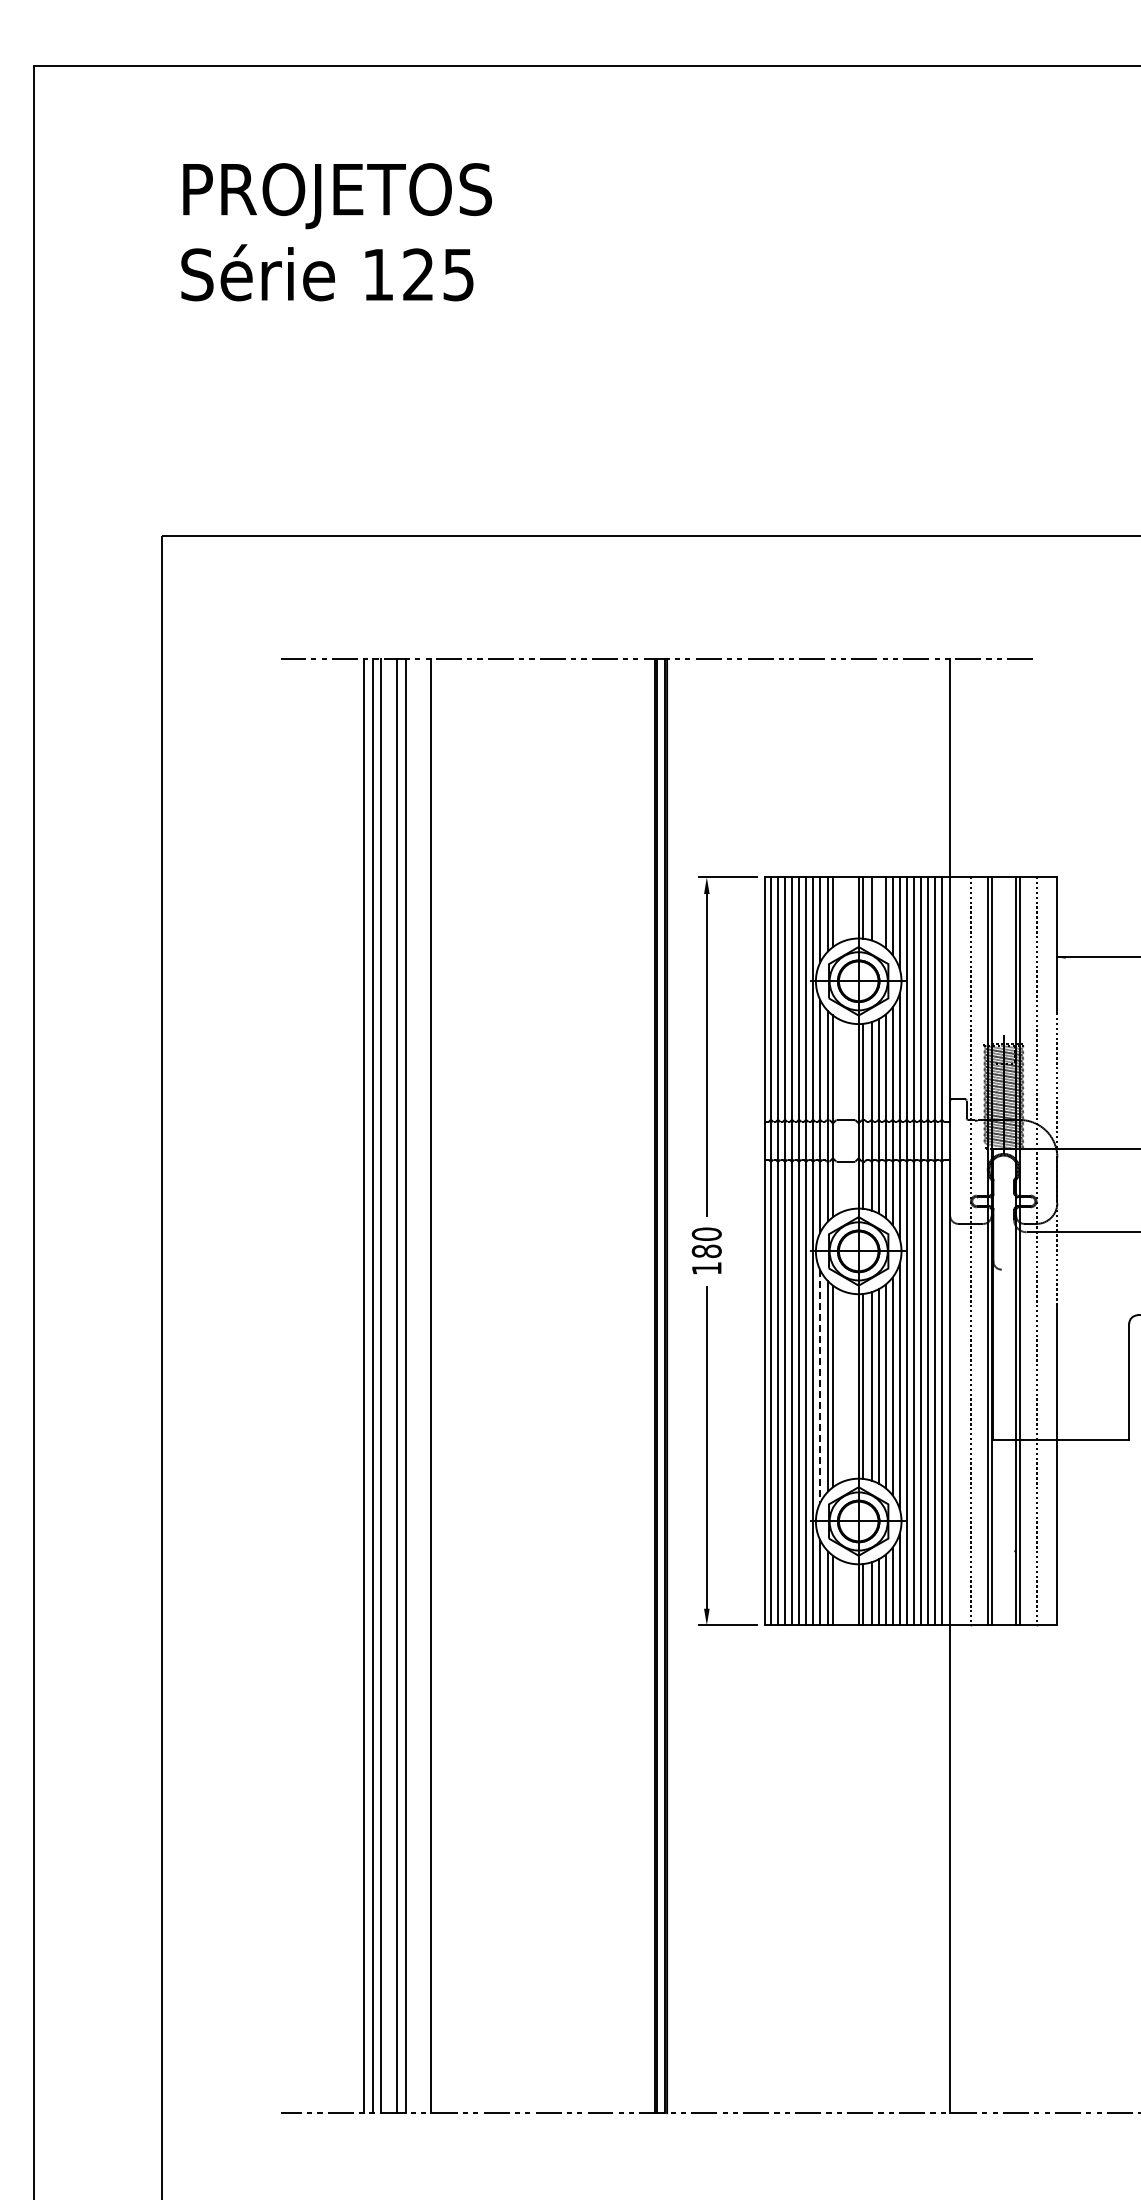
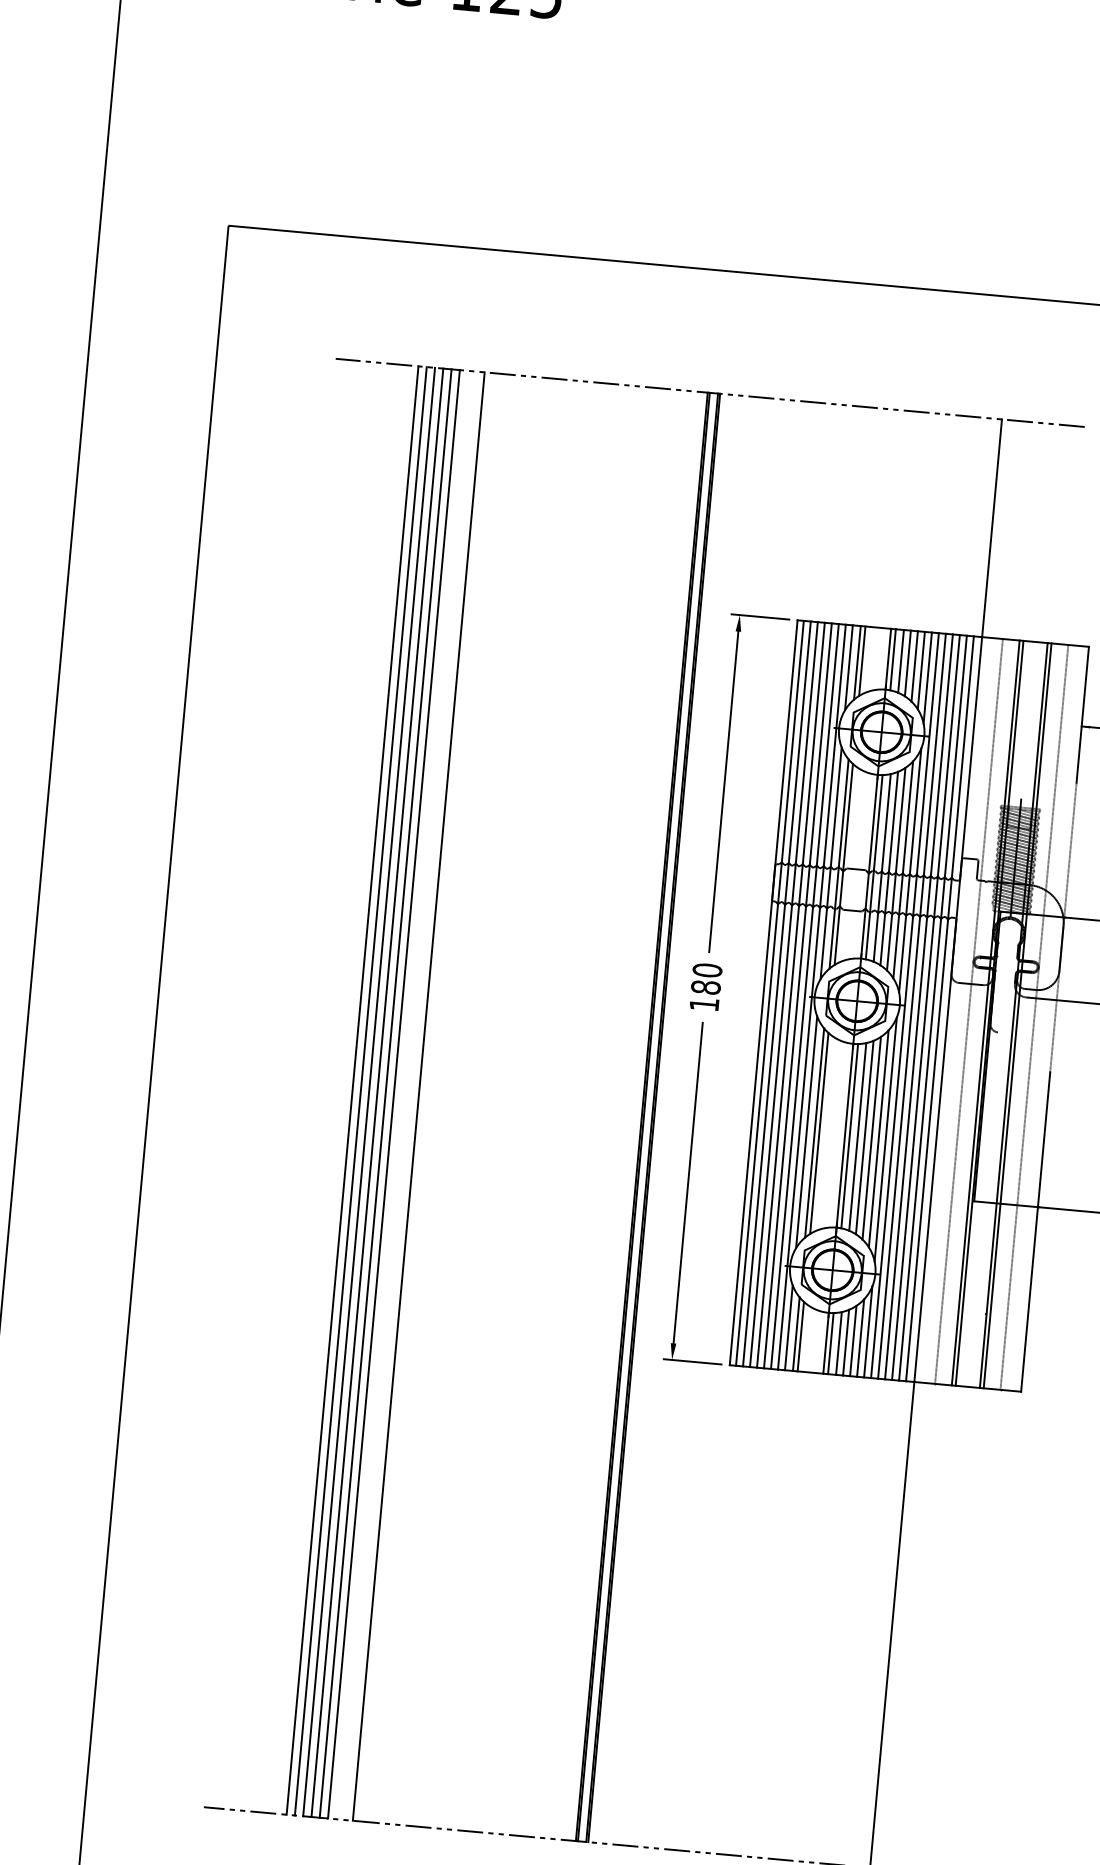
line: (878, 910) -> (907, 663), added
line: (389, 1385) -> (377, 1092), added
line: (820, 1386) -> (806, 1132), dashed -> solid

